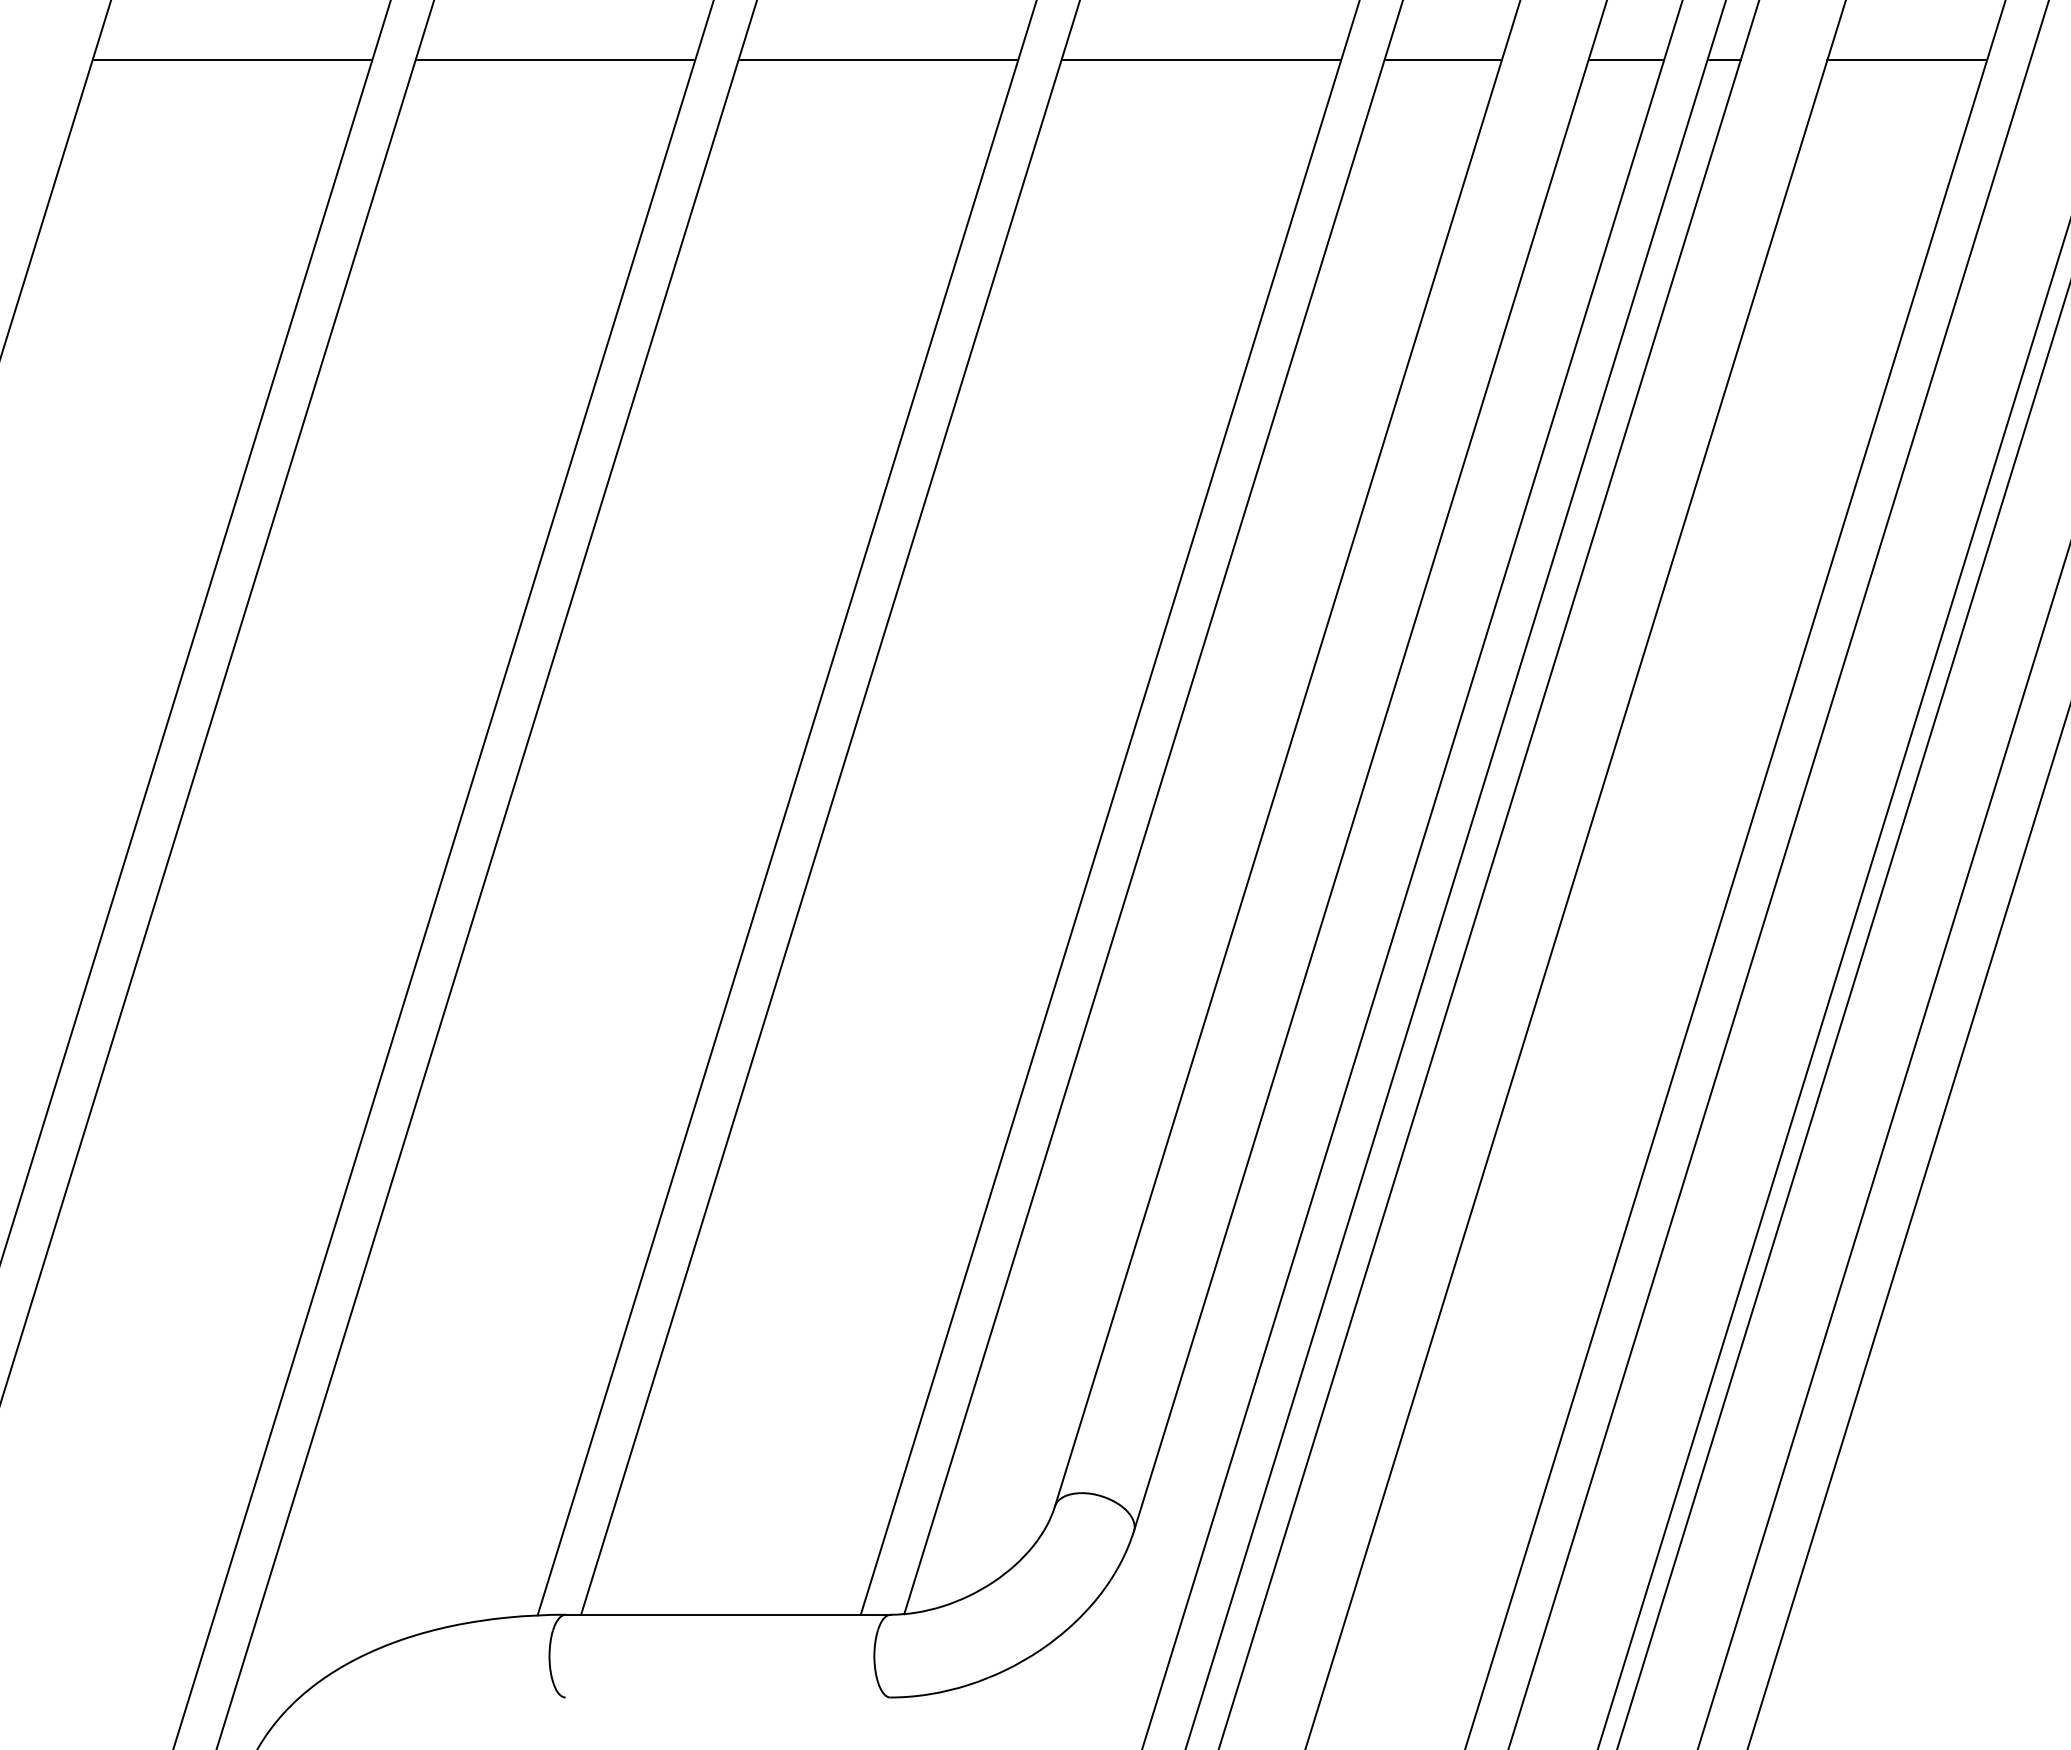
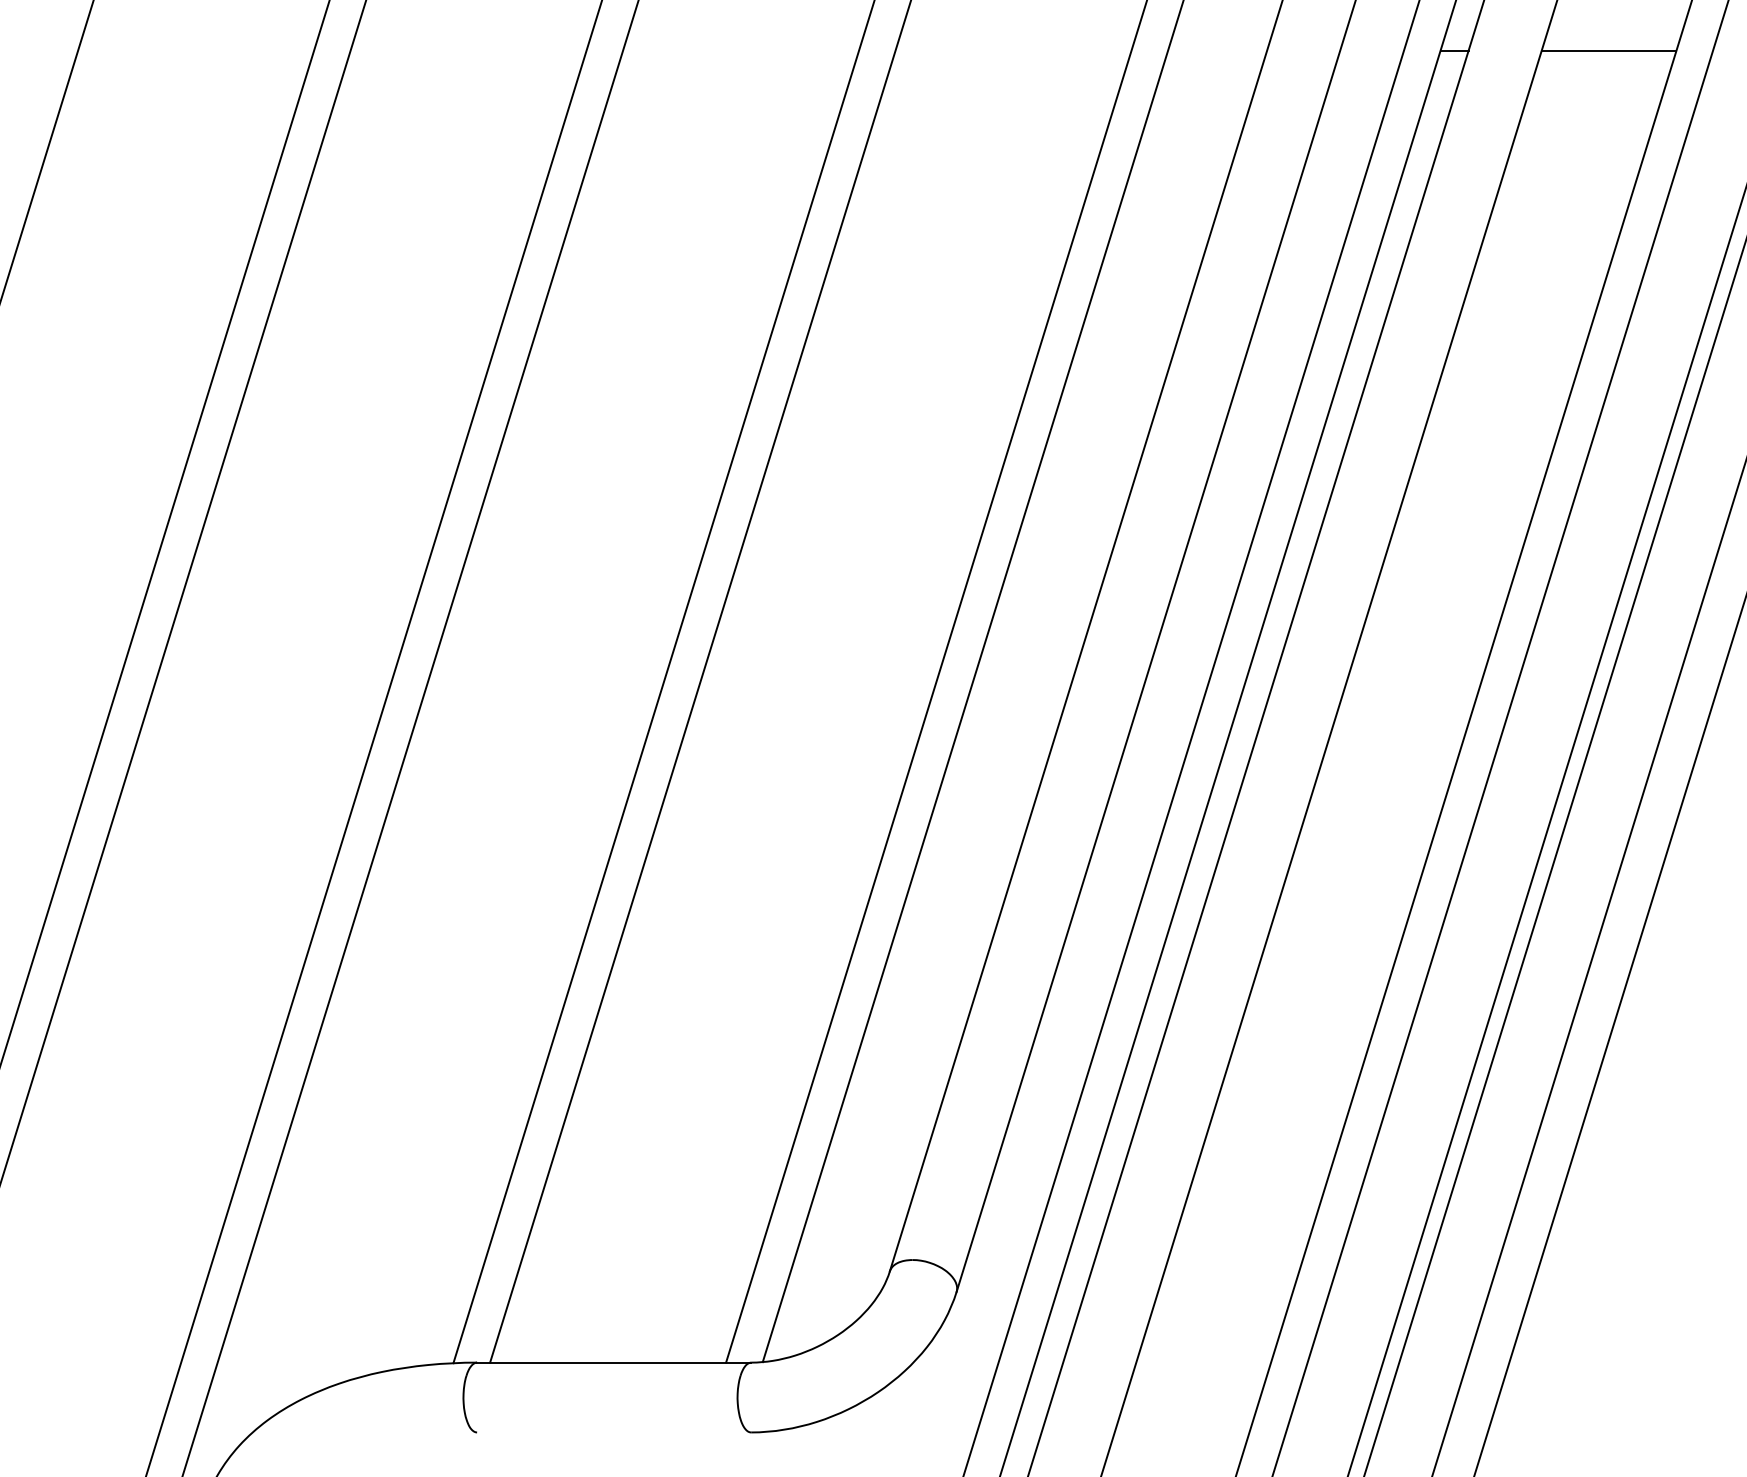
line: (232, 59) -> (196, 50), removed
line: (555, 59) -> (468, 50), removed
line: (878, 59) -> (741, 50), removed
line: (1201, 59) -> (1013, 50), removed
line: (1442, 59) -> (1216, 50), removed
line: (1626, 59) -> (1372, 50), removed

